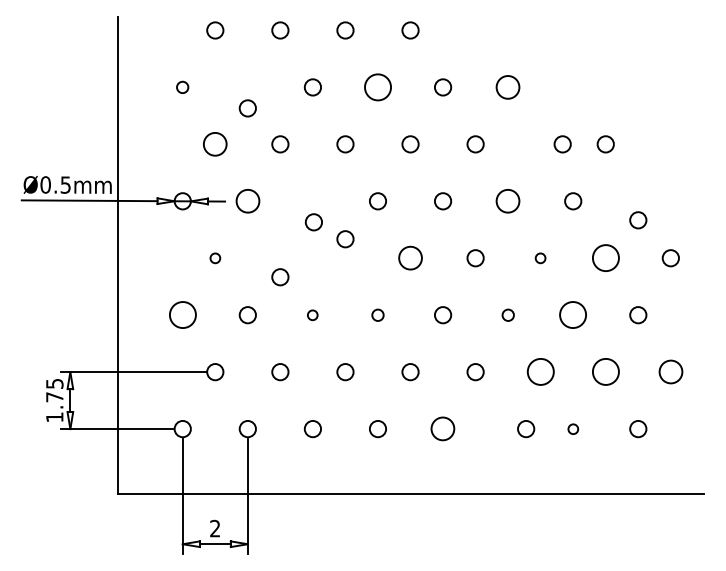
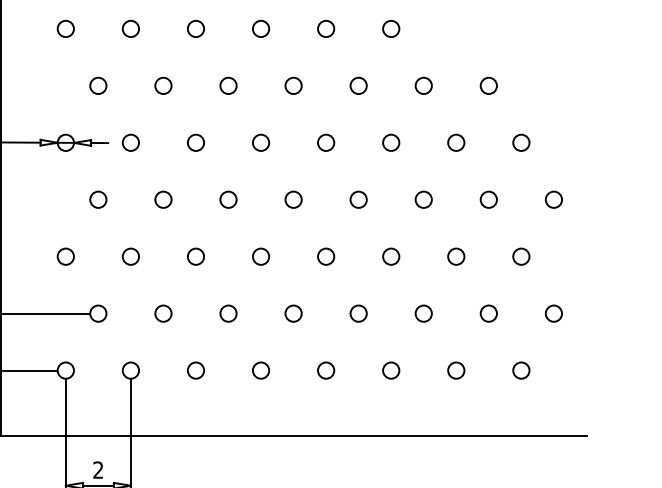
circle: (182, 87) -> (65, 29), size x1.43
circle: (377, 87) -> (260, 29), size x0.62
circle: (508, 87) -> (391, 29), size x0.71
circle: (247, 108) -> (130, 29), moved
circle: (215, 144) -> (98, 86), size x0.71
circle: (562, 144) -> (423, 86), moved
circle: (247, 201) -> (130, 143), size x0.71
circle: (508, 201) -> (391, 143), size x0.71
circle: (638, 220) -> (521, 143), moved
circle: (313, 222) -> (195, 143), moved
circle: (345, 239) -> (228, 200), moved
circle: (215, 258) -> (98, 200), size x1.67
circle: (410, 258) -> (293, 200), size x0.71
circle: (540, 258) -> (423, 200), size x1.67
circle: (605, 258) -> (488, 200), size x0.62
circle: (280, 277) -> (163, 200), moved
circle: (182, 315) -> (65, 257), size x0.62
circle: (312, 315) -> (195, 257), size x1.67
circle: (377, 315) -> (260, 257), size x1.43
circle: (508, 315) -> (391, 257), size x1.43
circle: (573, 315) -> (456, 257), size x0.62
circle: (540, 372) -> (423, 314), size x0.62
circle: (605, 372) -> (488, 314), size x0.62
circle: (670, 372) -> (553, 314), size x0.71
circle: (443, 429) -> (326, 371), size x0.71
circle: (526, 429) -> (391, 371), moved
circle: (573, 429) -> (456, 371), size x1.67

